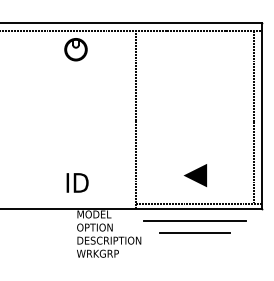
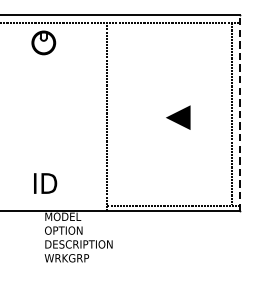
line: (261, 116) -> (239, 113), solid -> dashed
line: (194, 175) -> (177, 117), moved
line: (194, 220) -> (168, 223), removed
line: (194, 232) -> (168, 235), removed

